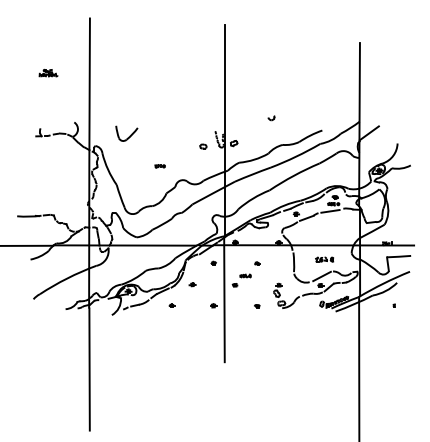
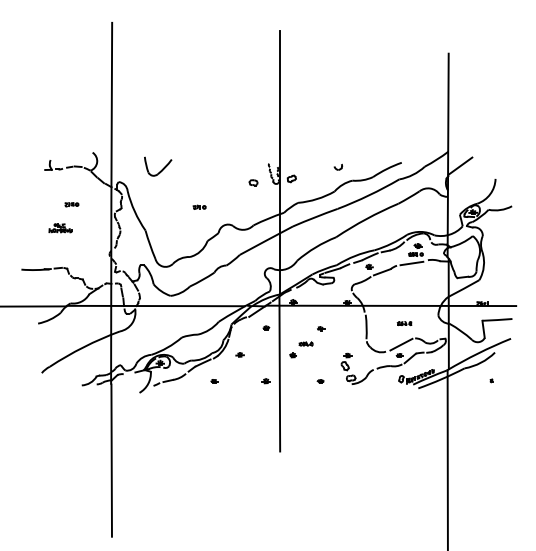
part: (48, 73) -> (60, 228), moved
part: (271, 118) -> (338, 167), moved
part: (57, 163) -> (71, 203), added
part: (324, 259) -> (404, 323), size x0.62

